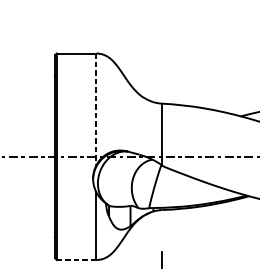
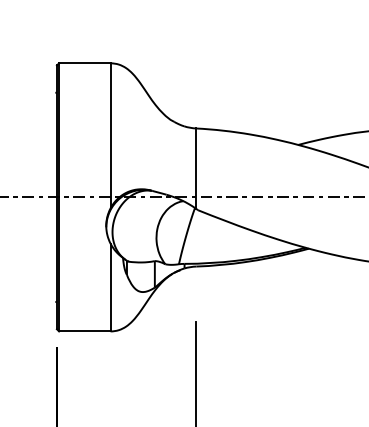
line: (96, 109) -> (110, 135), dashed -> solid
line: (76, 260) -> (84, 331), dashed -> solid

